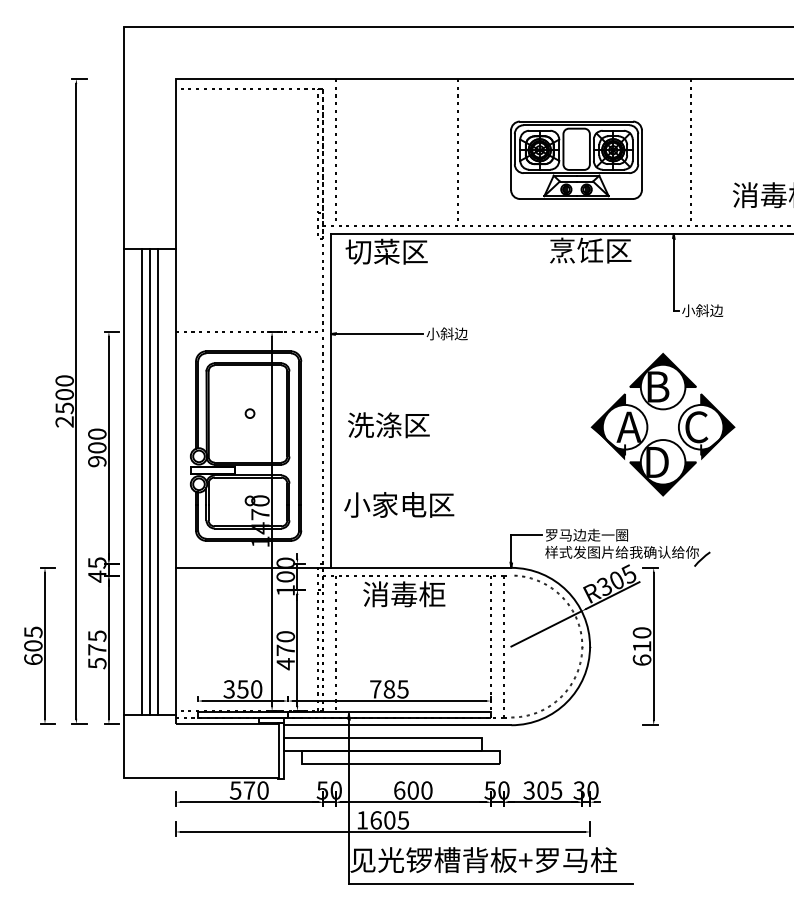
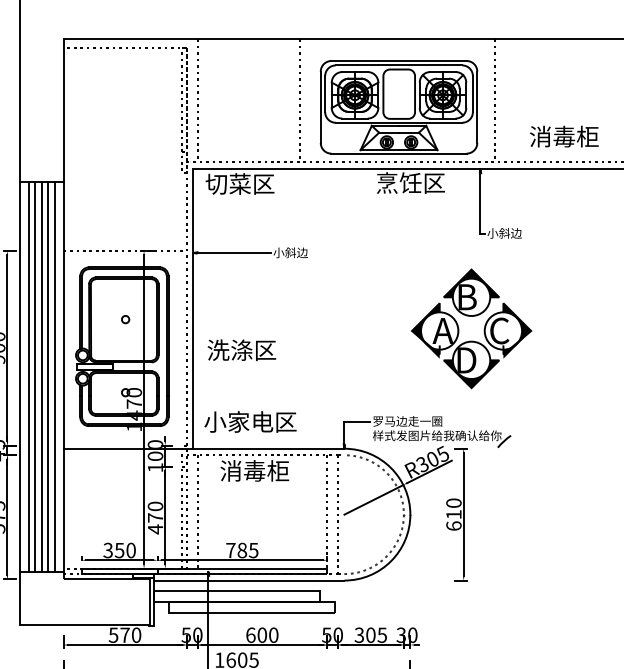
part: (576, 160) -> (399, 107), size x1.43
text: (388, 425) -> (241, 350), moved
line: (134, 481) -> (28, 376), added
line: (165, 481) -> (54, 376), added
text: (399, 504) -> (250, 421), moved

